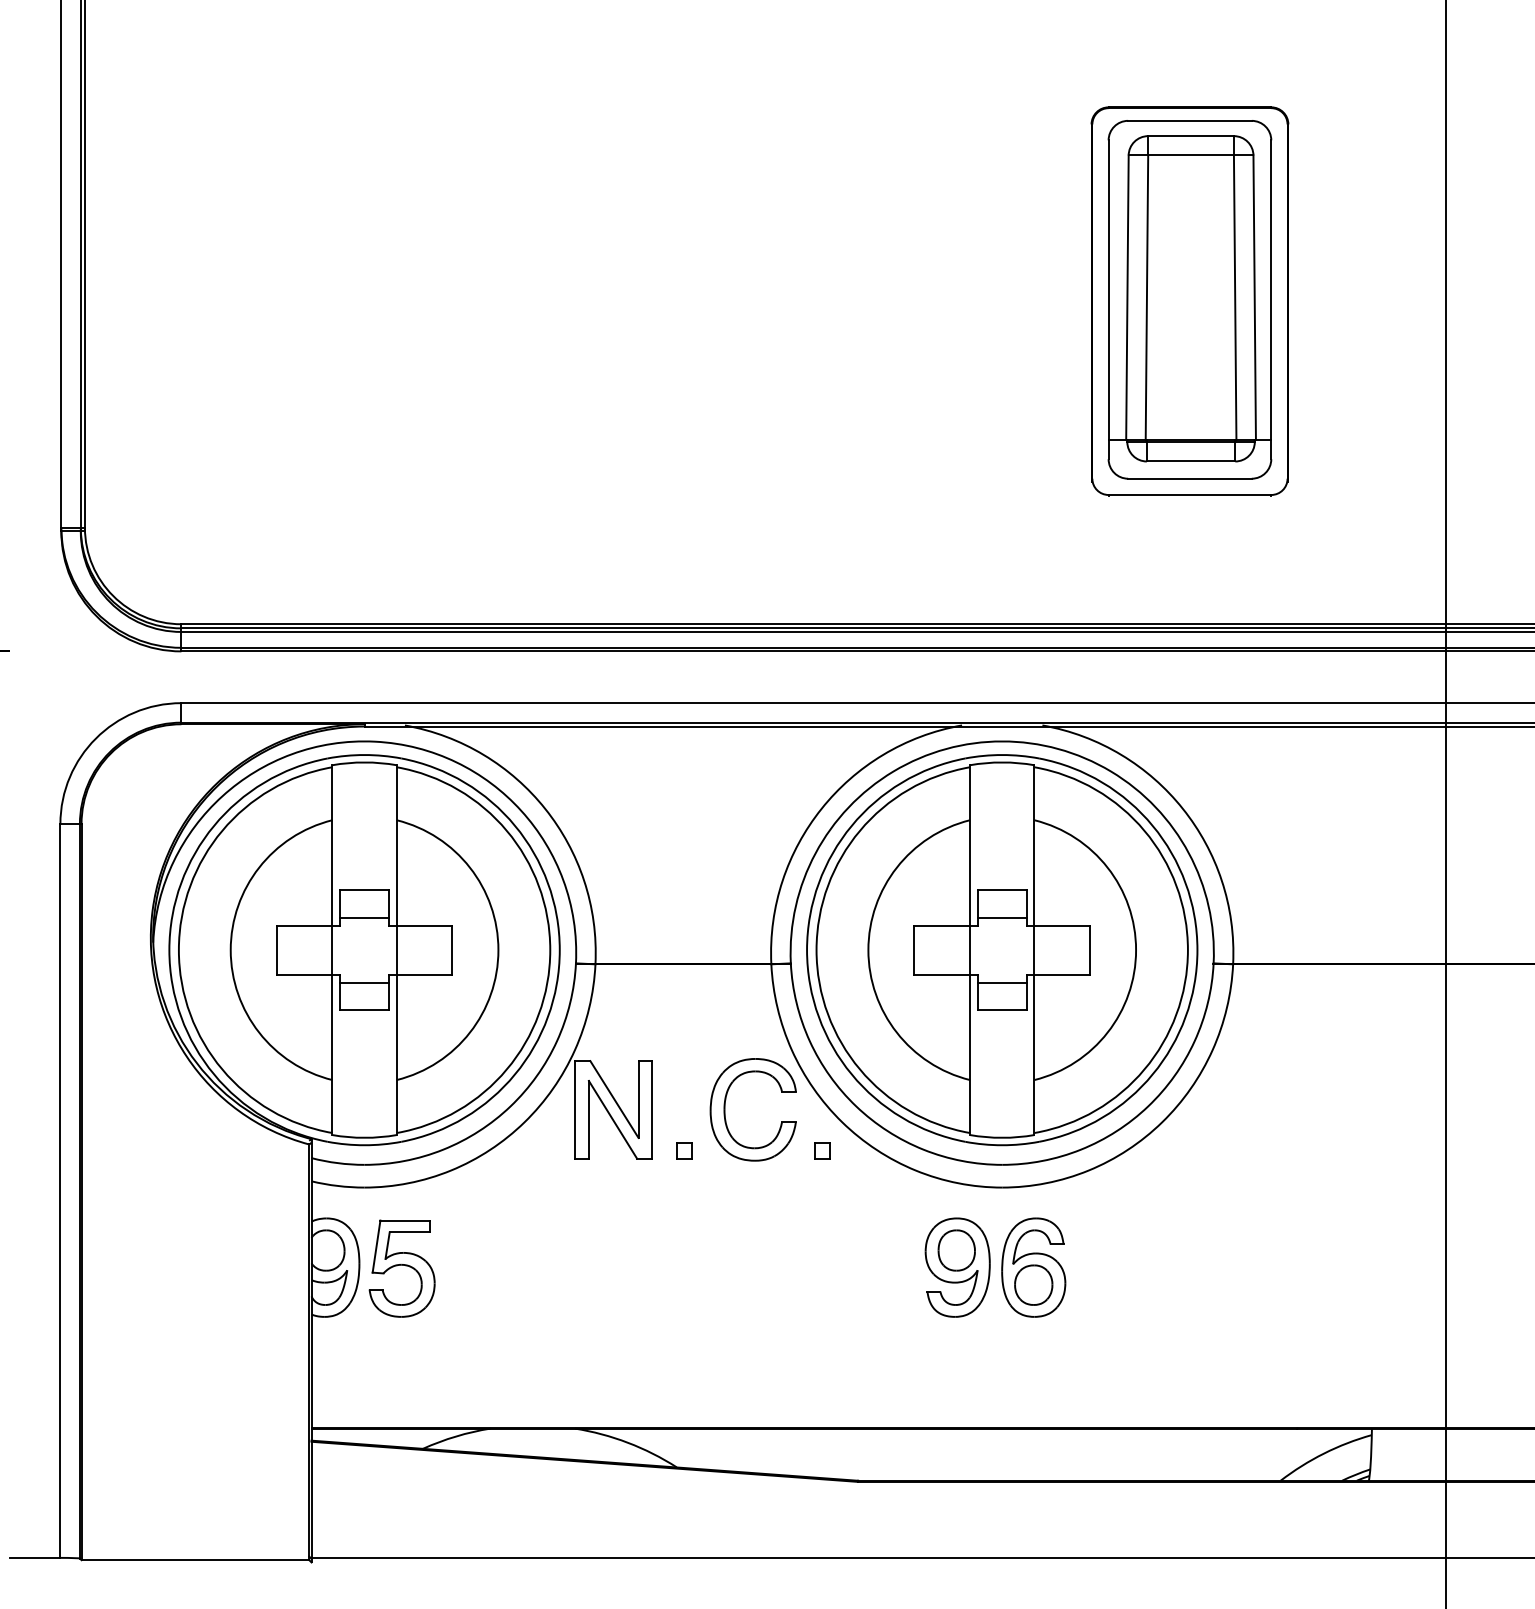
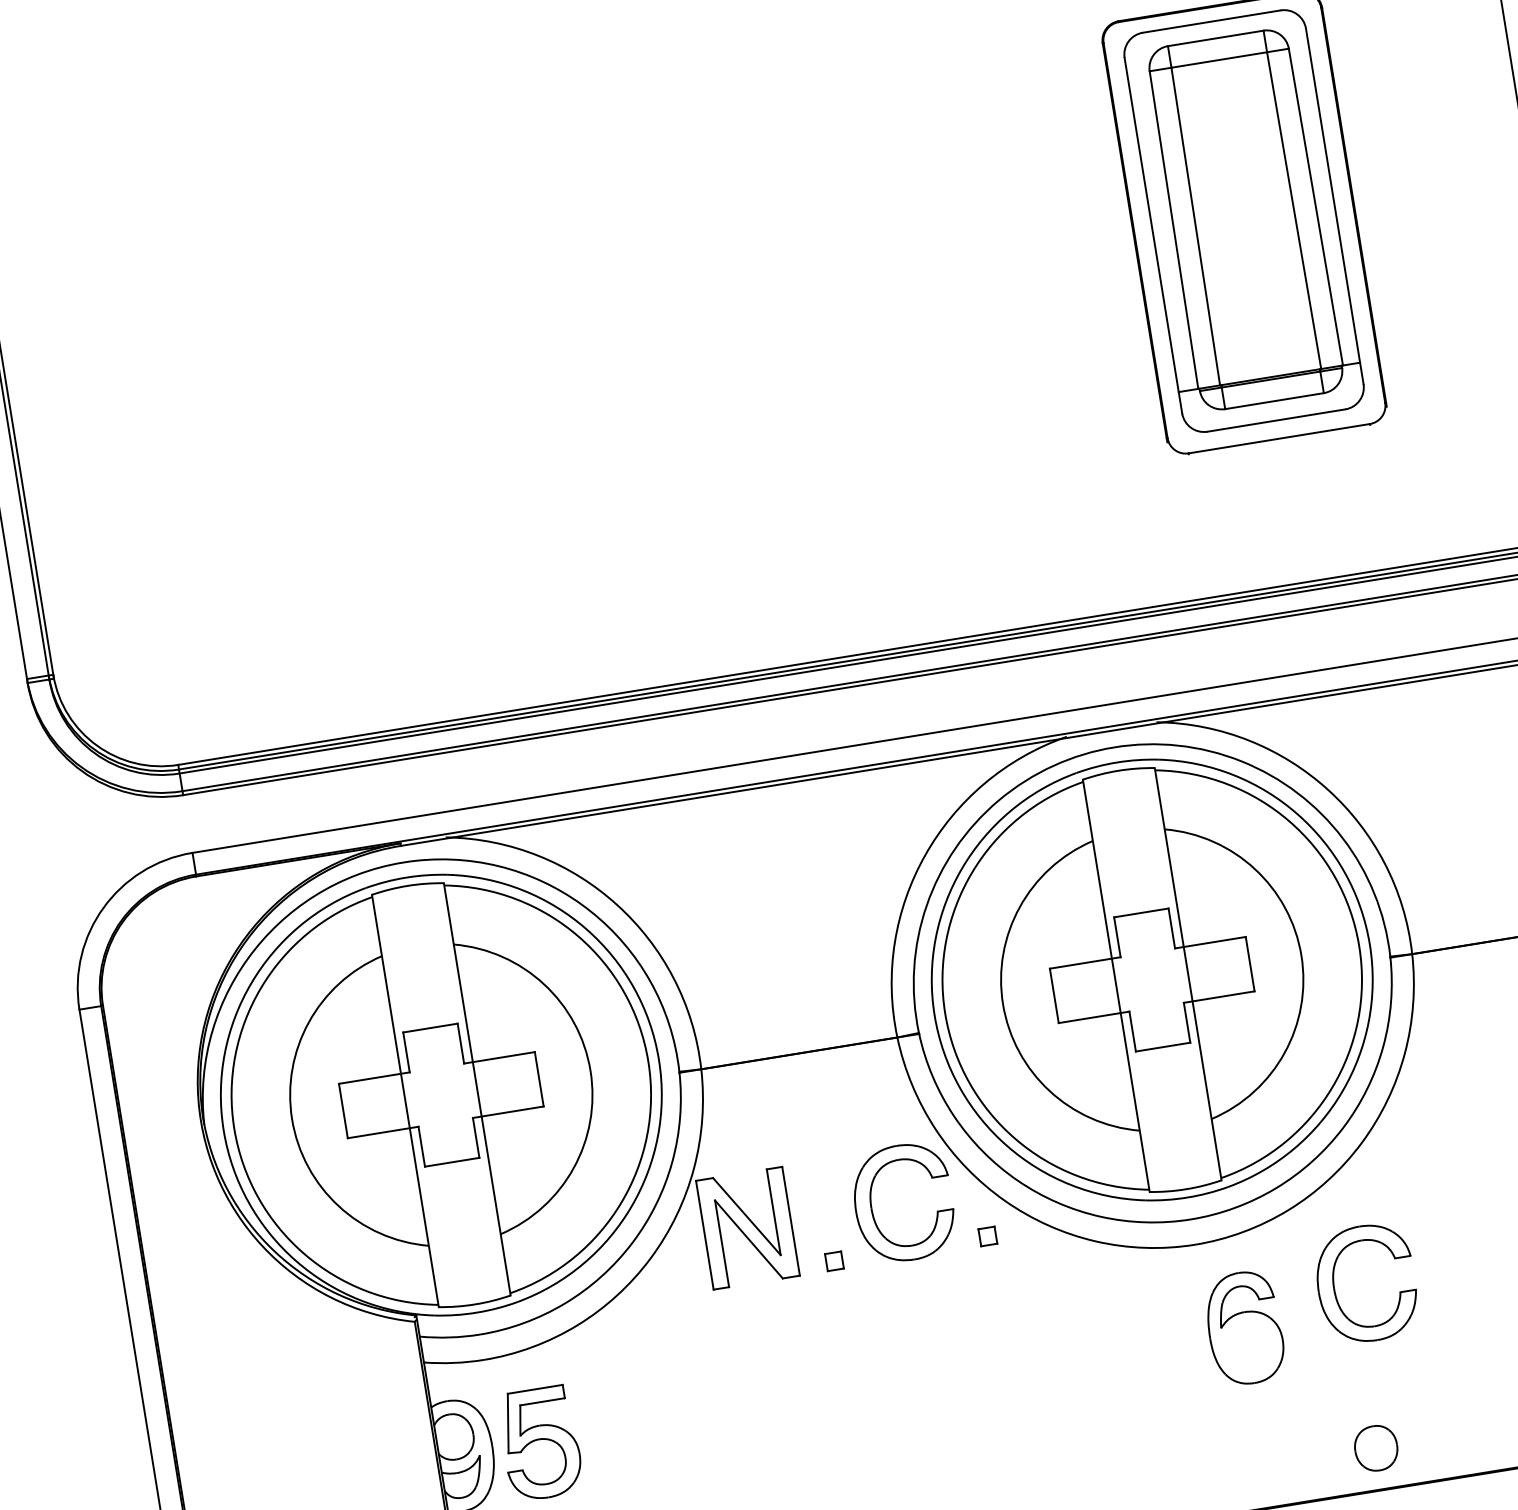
line: (364, 917) -> (435, 1058), removed
line: (1001, 917) -> (1145, 943), removed
line: (364, 982) -> (447, 1131), removed
line: (1001, 982) -> (1157, 1016), removed
part: (1118, 1245) -> (1335, 1288), added
part: (957, 1267) -> (1159, 1341), removed
part: (1033, 1284) -> (1375, 1447), moved

